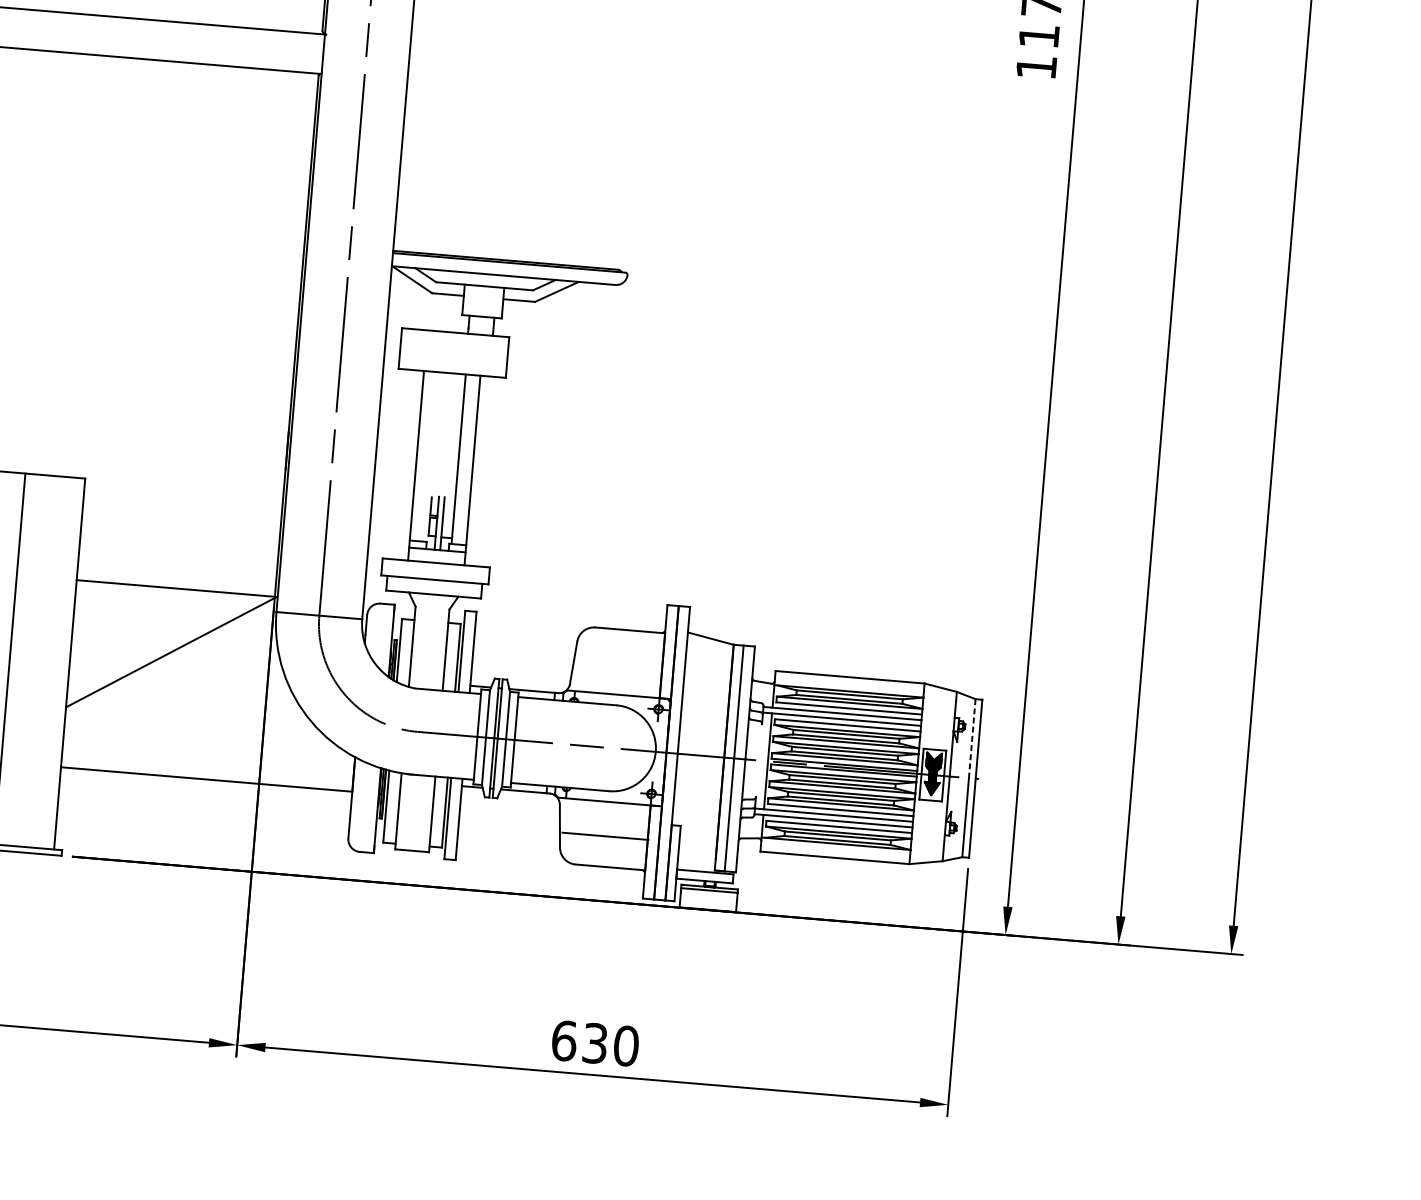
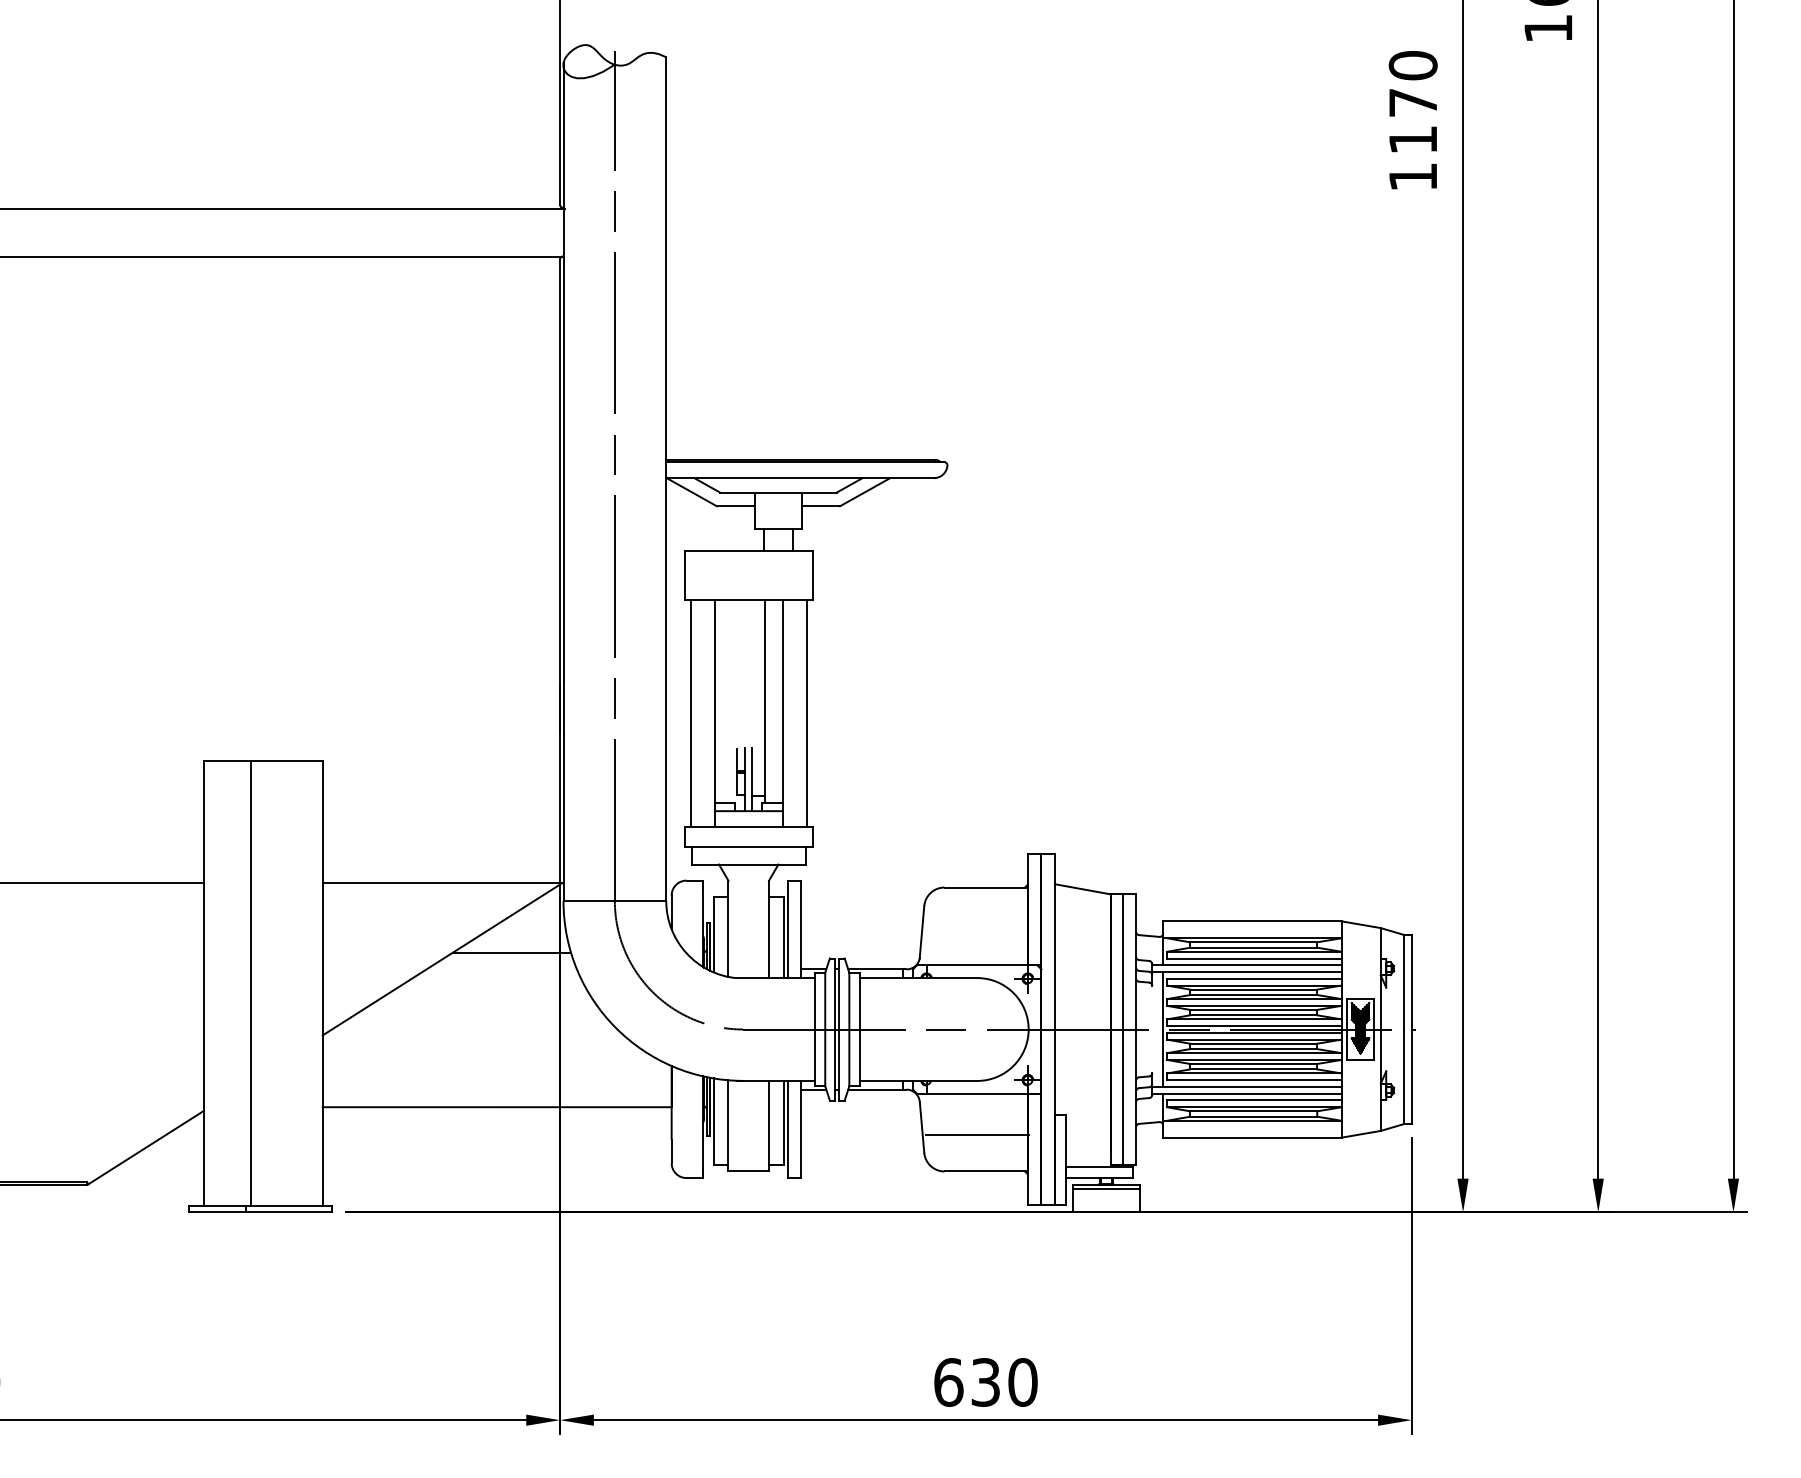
line: (395, 463) -> (690, 712), added
line: (492, 471) -> (806, 712), added
line: (229, 651) -> (511, 952), added
line: (971, 738) -> (1403, 982), dashed -> solid

